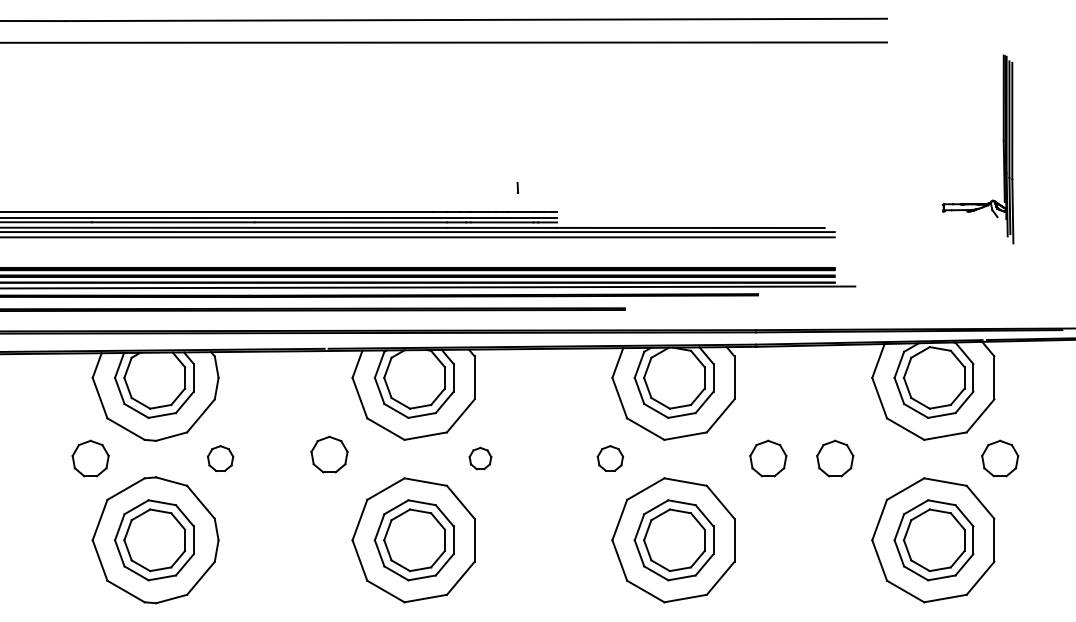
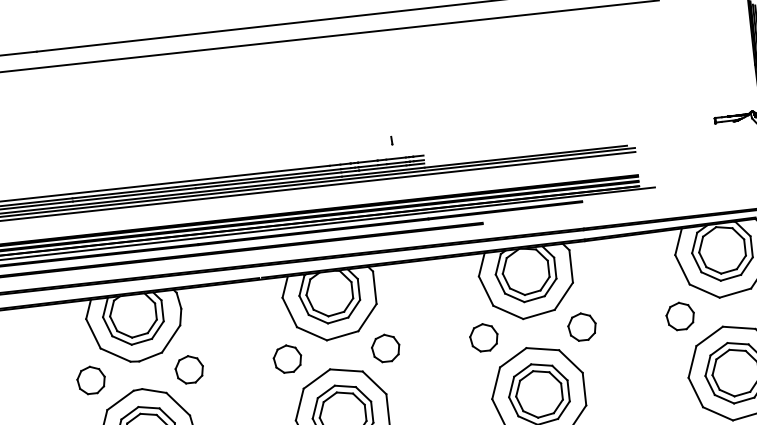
part: (329, 454) -> (287, 358), moved
part: (220, 458) -> (189, 369), size x1.43
part: (480, 458) -> (385, 348), size x1.67
part: (610, 458) -> (484, 337), size x1.43
part: (768, 458) -> (582, 326), moved
part: (835, 458) -> (680, 316), moved

